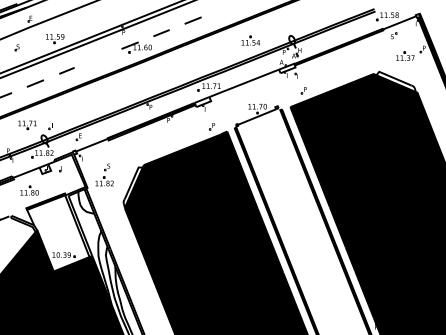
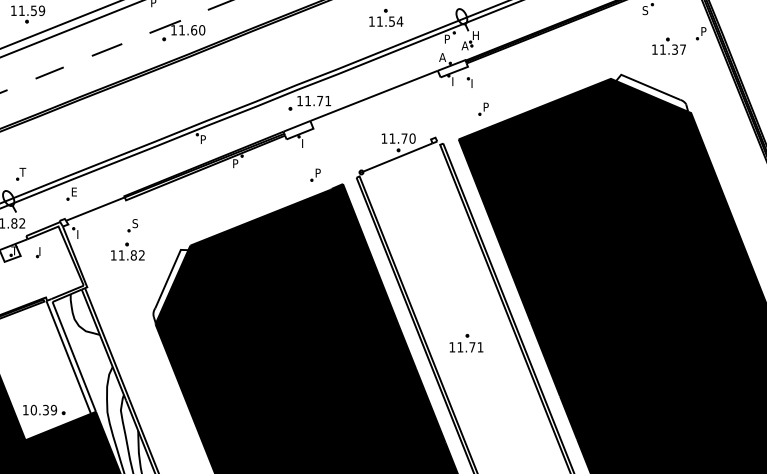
line: (98, 58) -> (107, 50), added
part: (104, 174) -> (127, 238), moved
part: (294, 218) -> (466, 343), added

